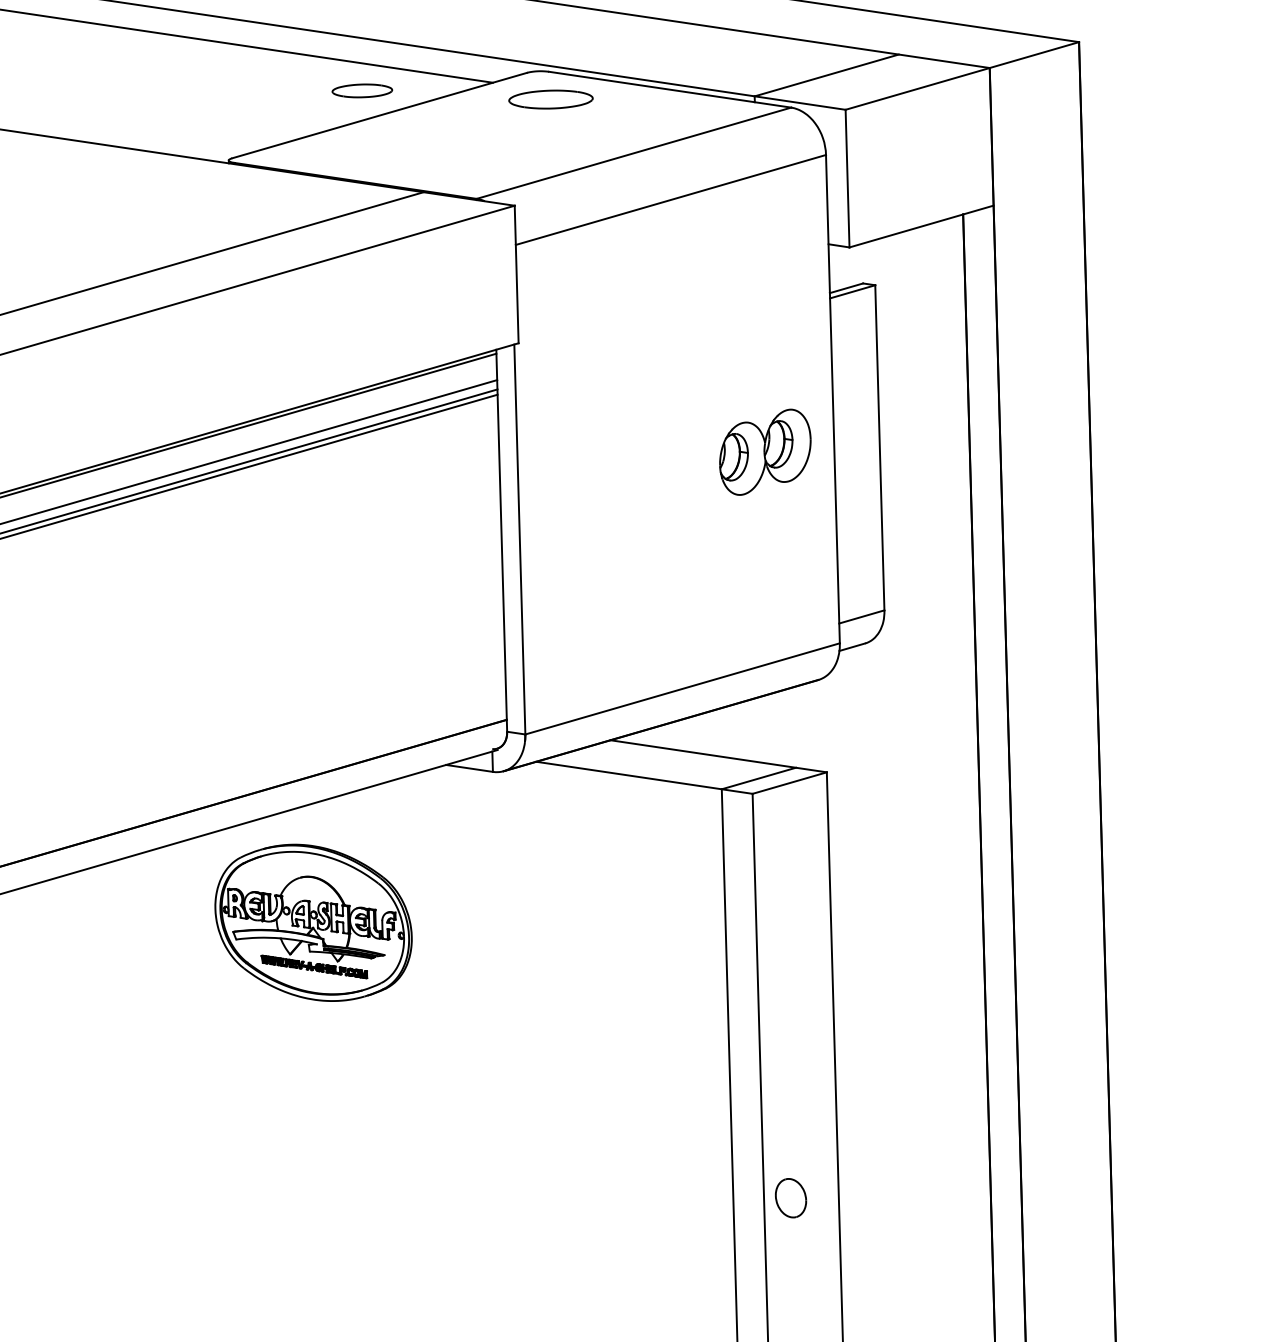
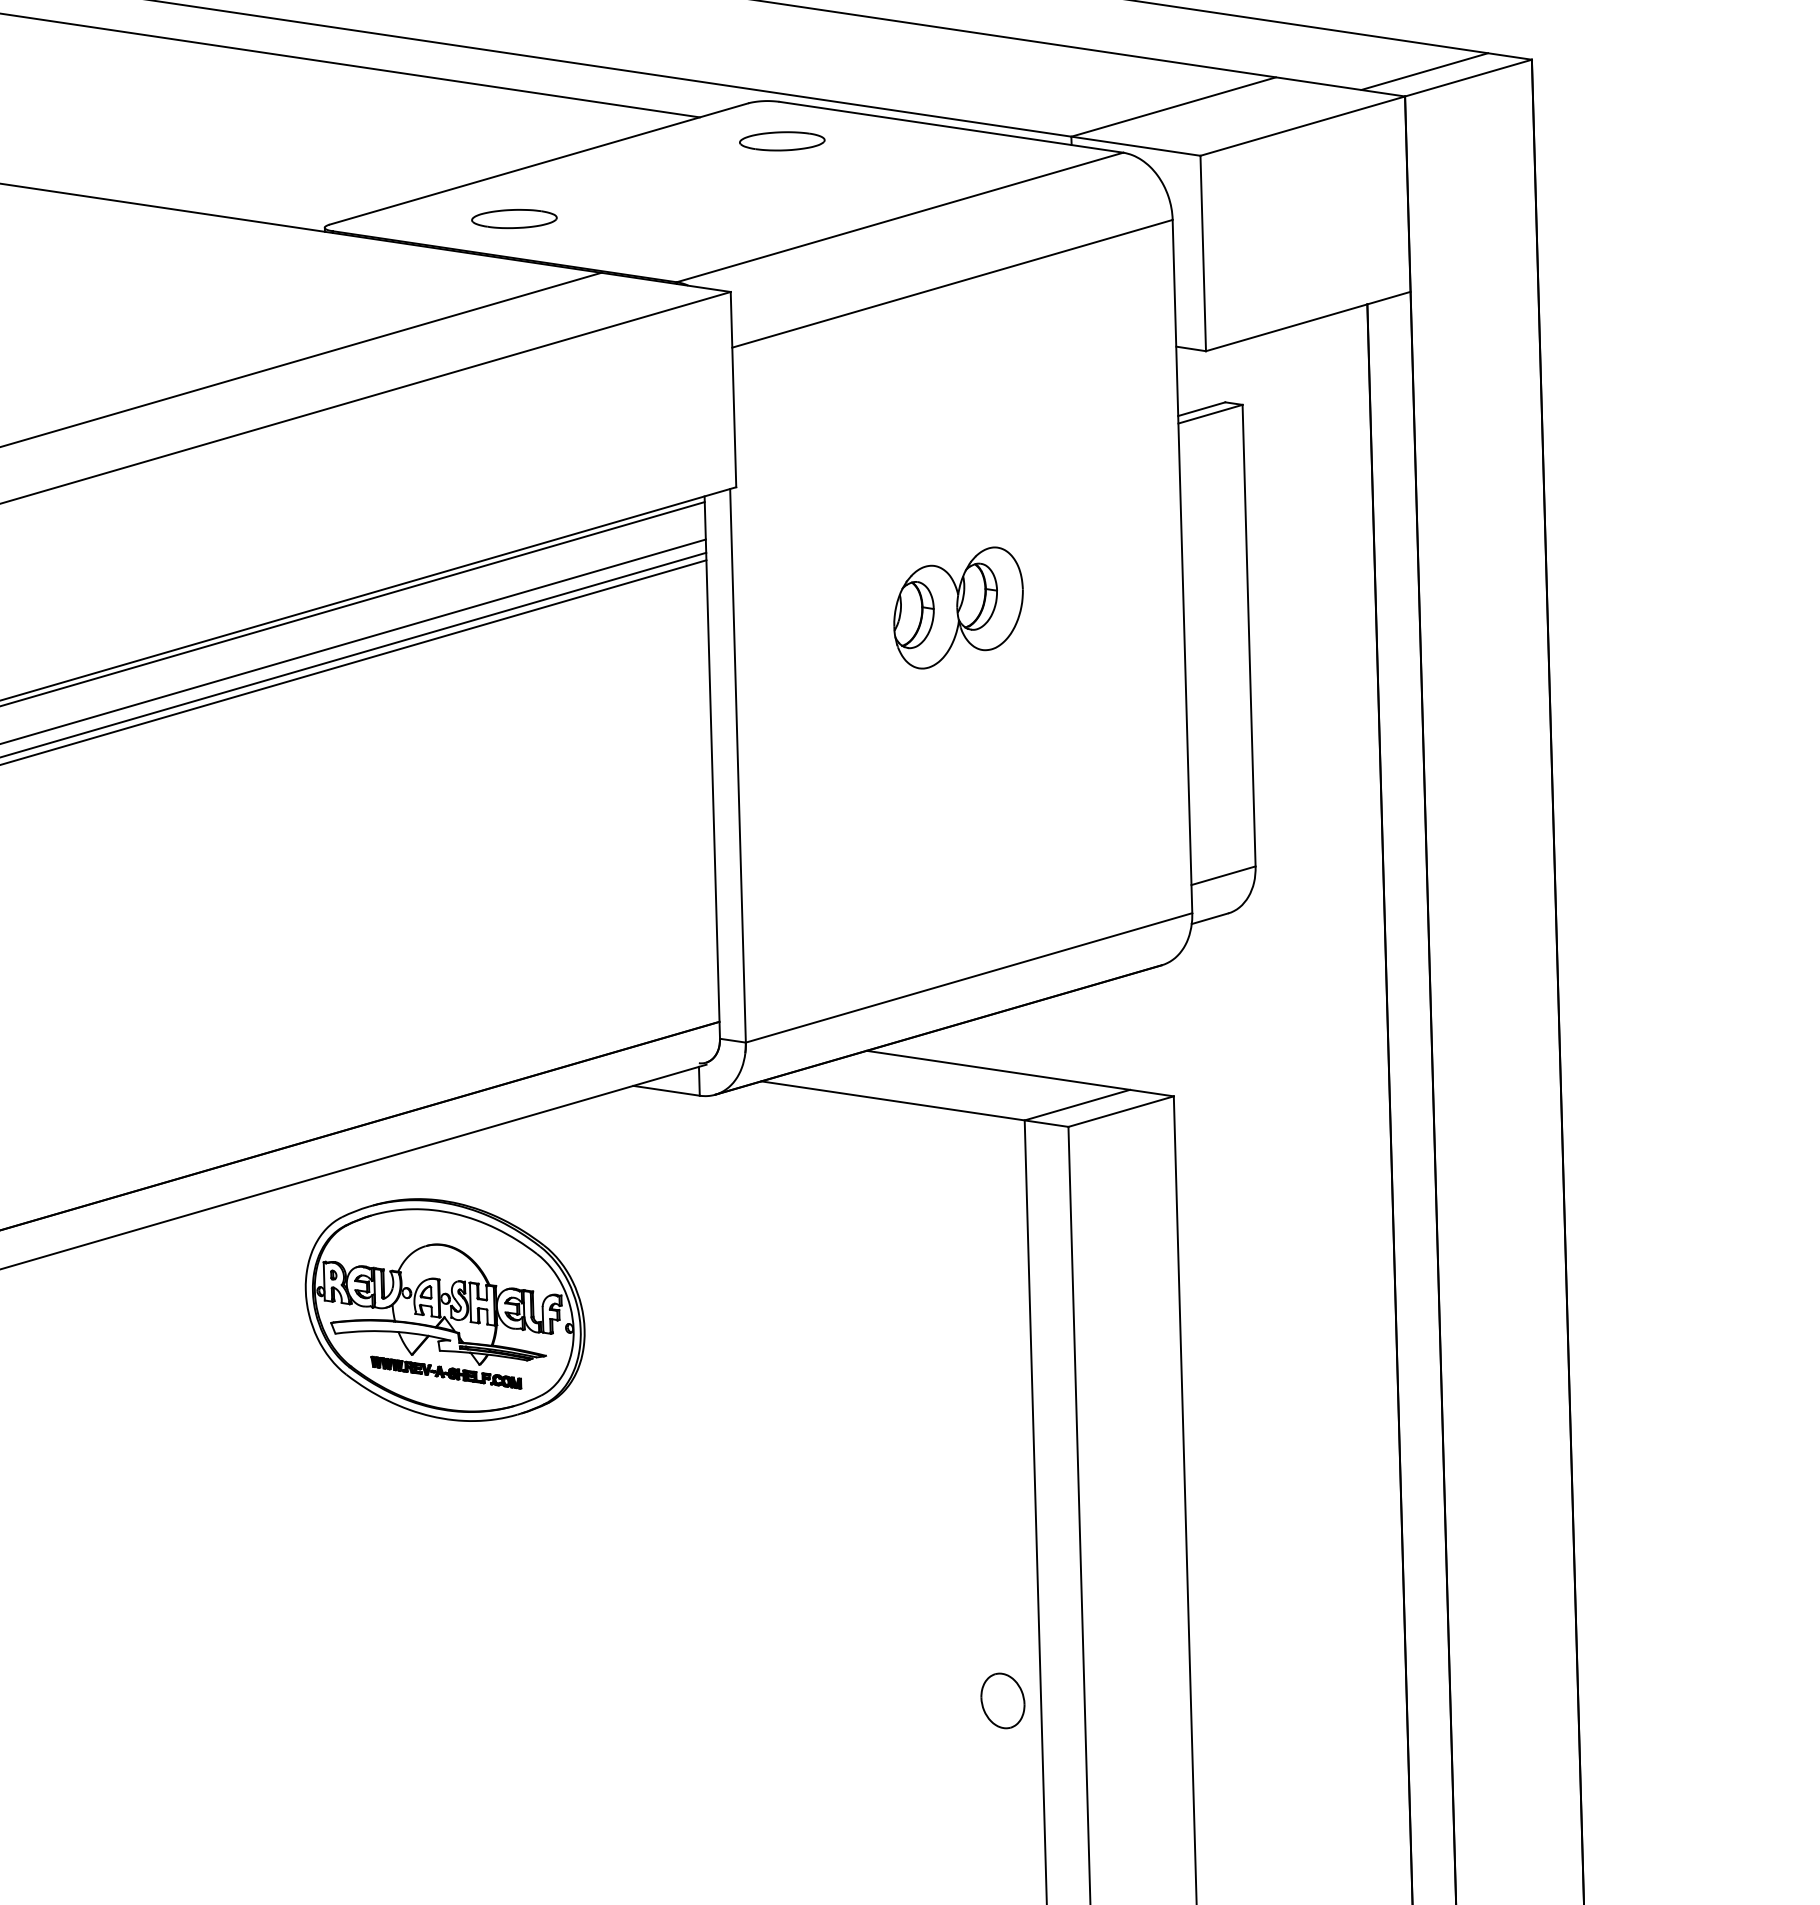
line: (1003, 50) -> (1424, 71), added
part: (362, 91) -> (514, 219), moved
part: (551, 99) -> (782, 141), size x0.71
part: (765, 451) -> (958, 607), moved
part: (790, 1197) -> (1002, 1700), moved

